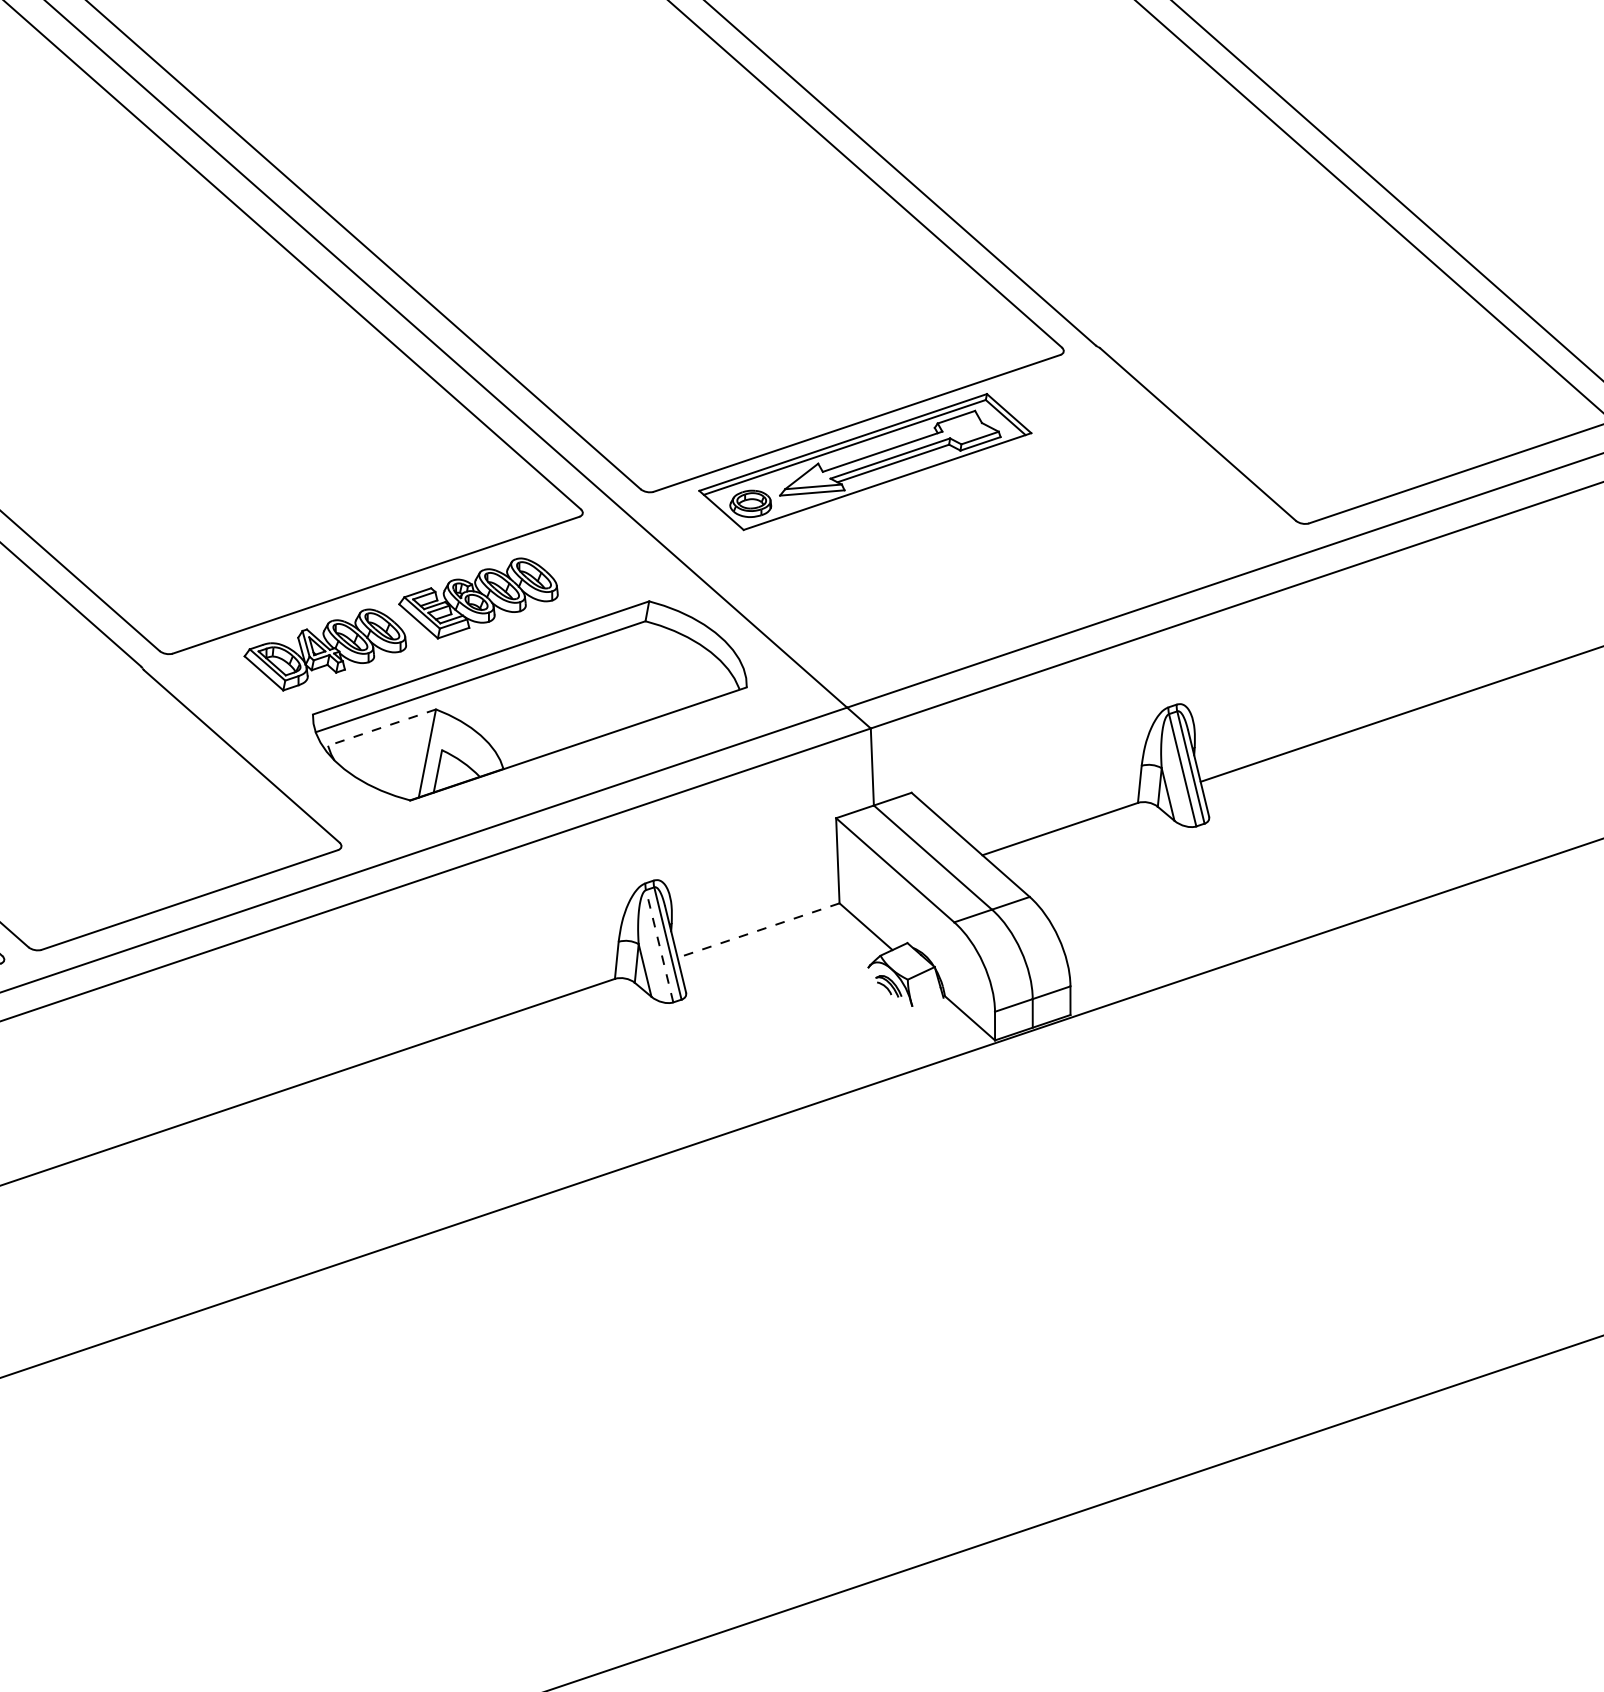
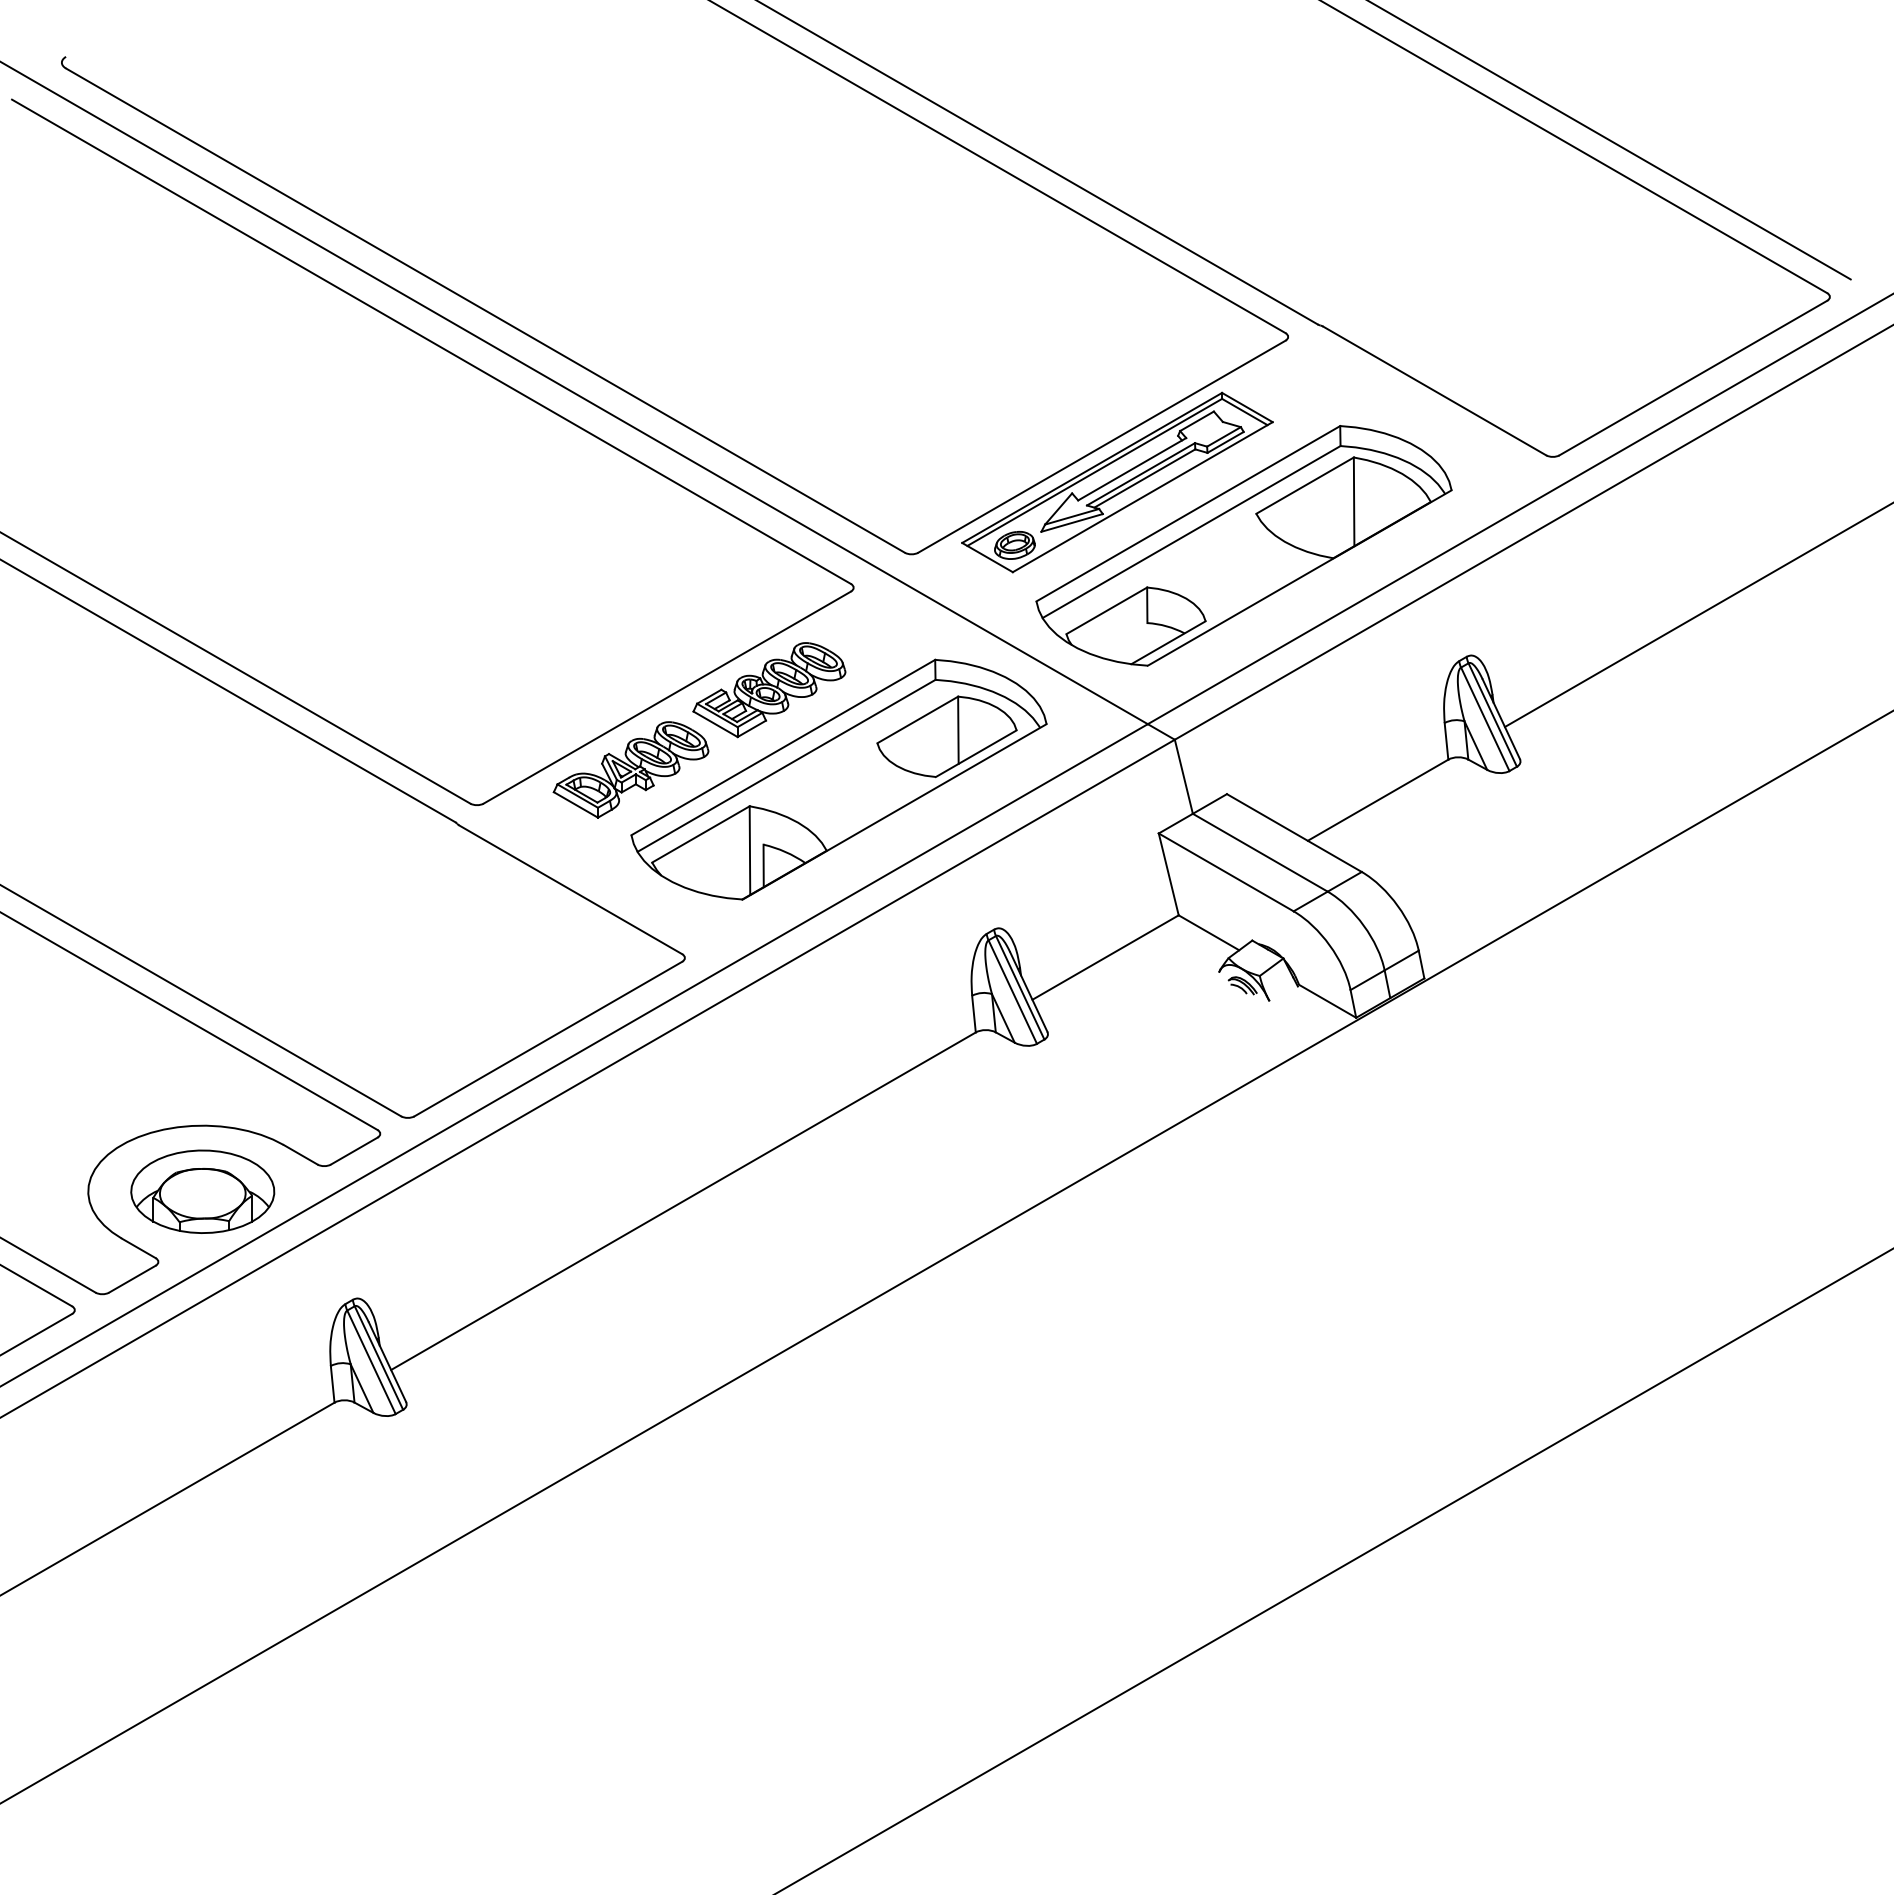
part: (977, 549) -> (1243, 545), added
part: (645, 679) -> (946, 736), added
line: (381, 727) -> (700, 834), dashed -> solid
line: (758, 930) -> (1105, 957), dashed -> solid
line: (659, 945) -> (1012, 991), dashed -> solid

